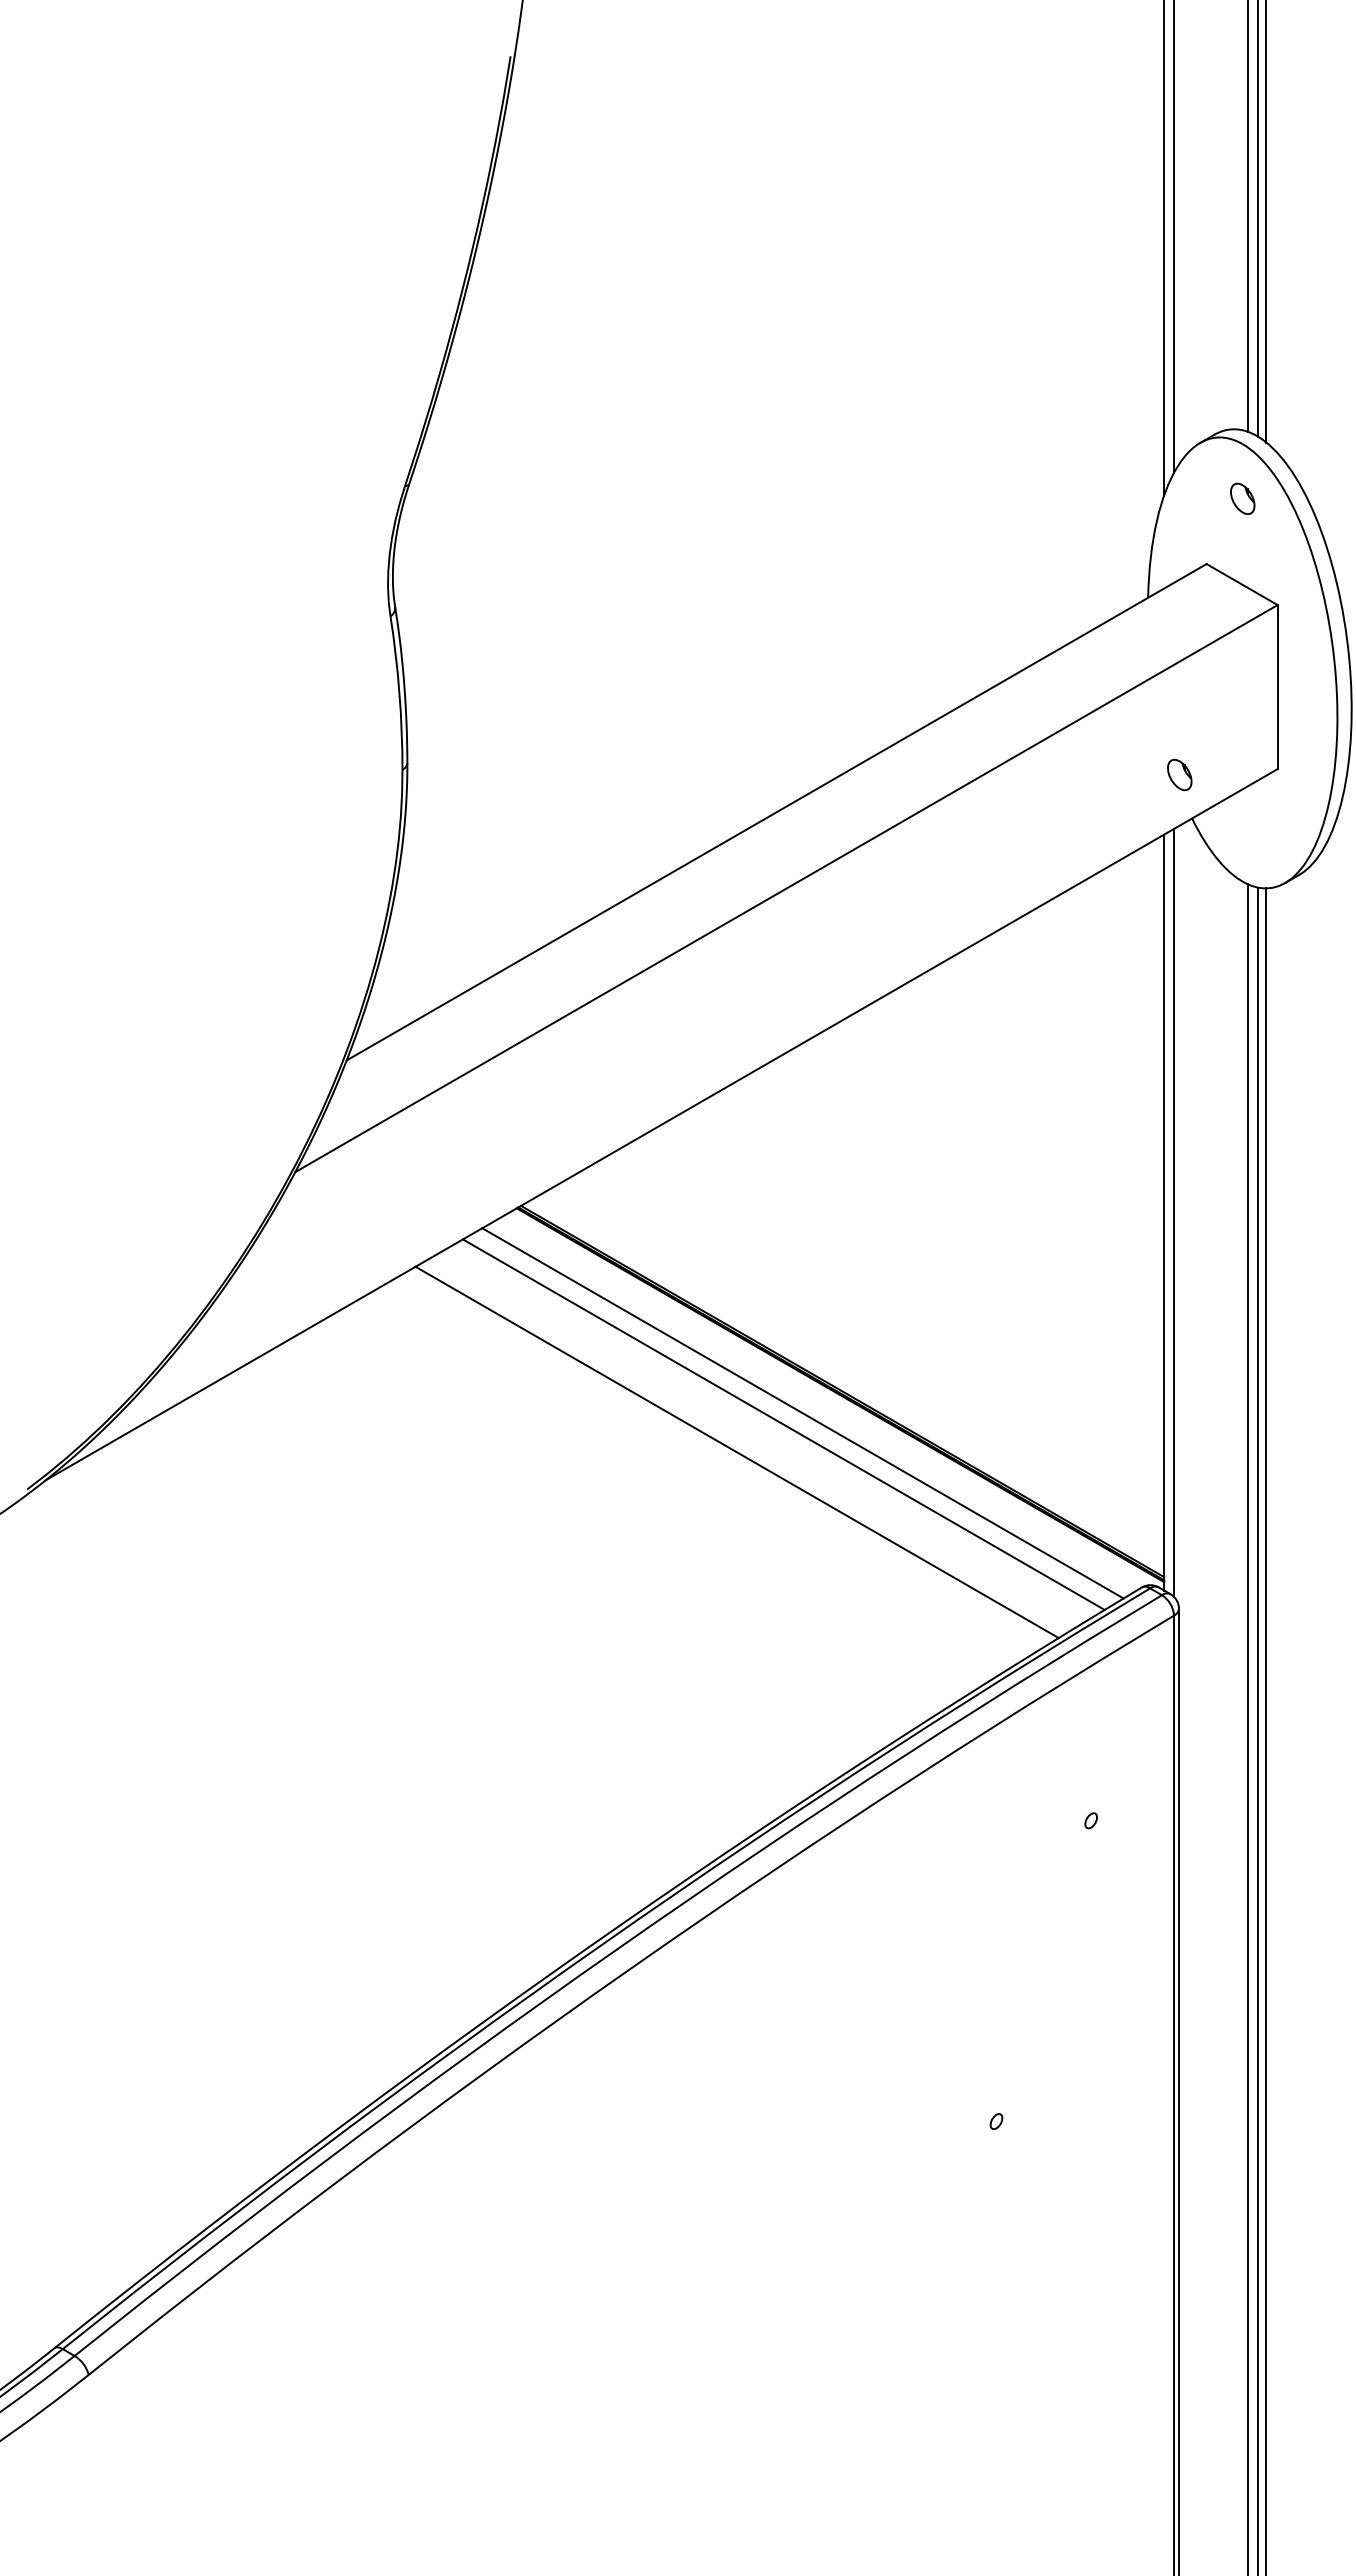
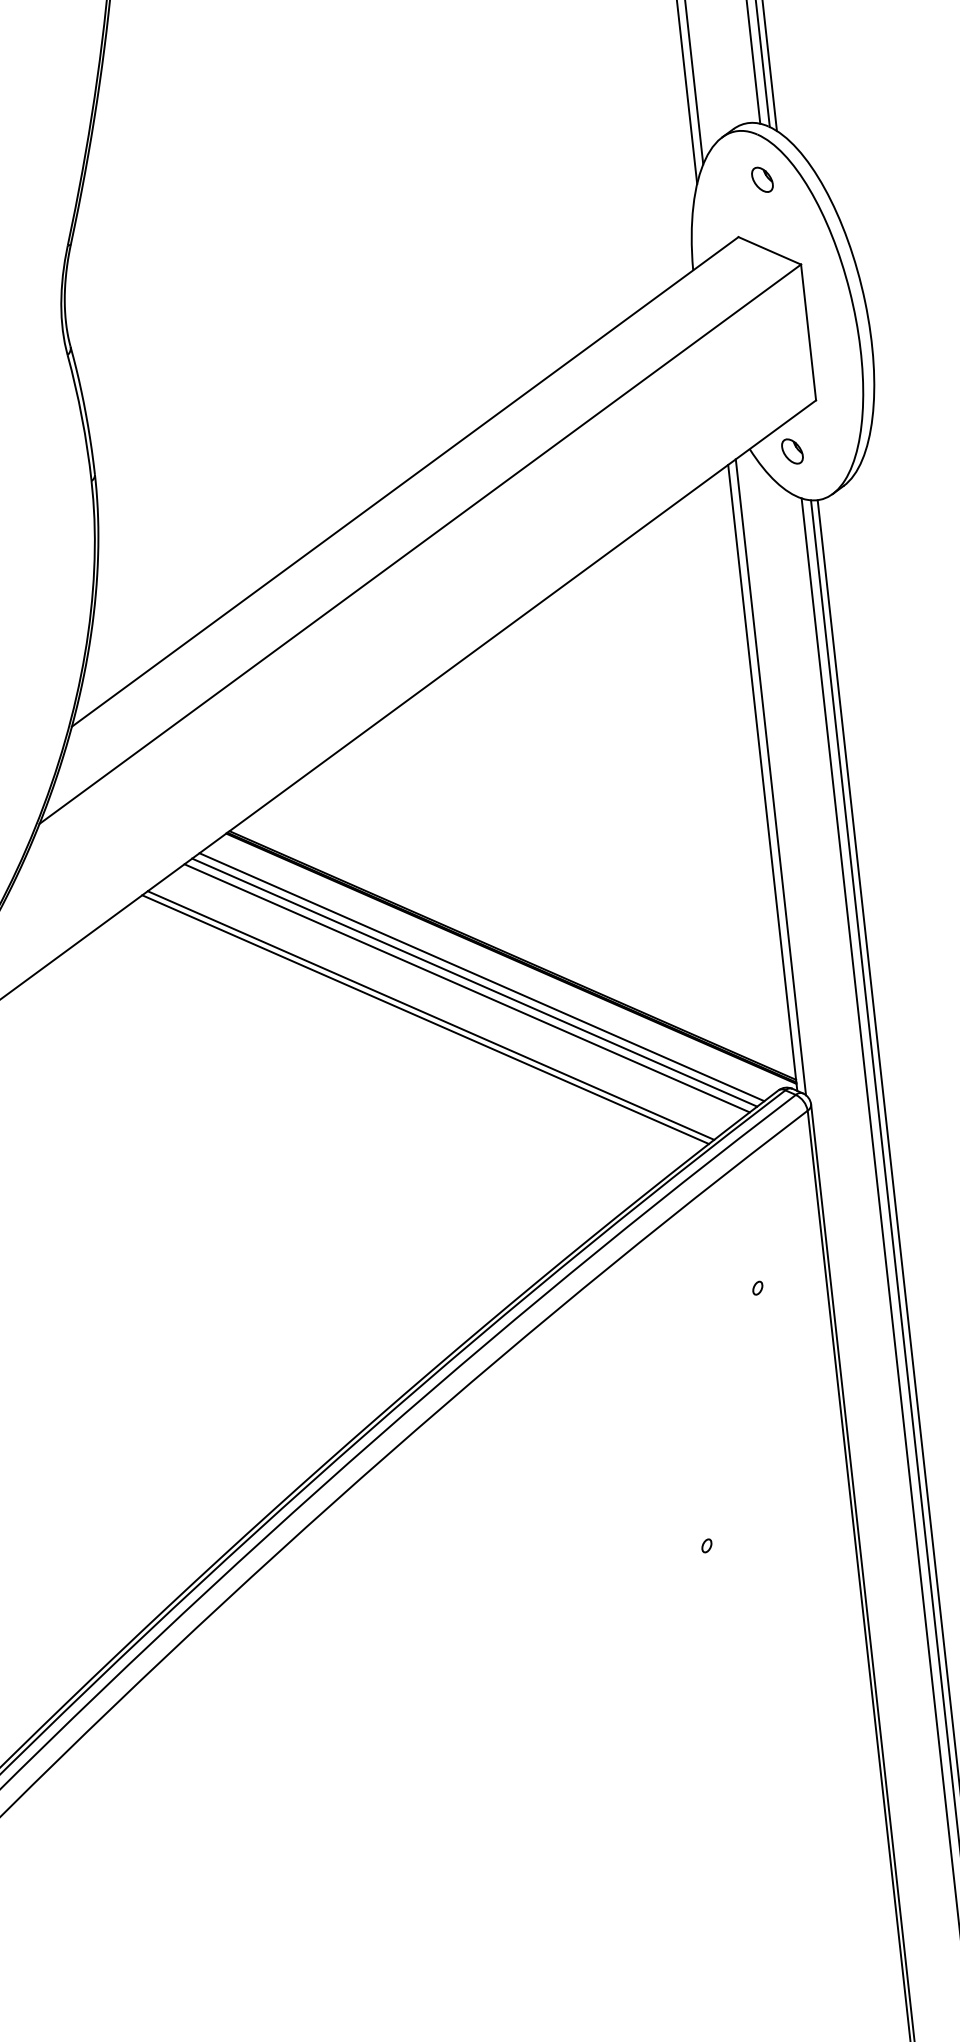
part: (1179, 774) -> (792, 451), moved
line: (793, 1418) -> (474, 982), added
line: (729, 1456) -> (425, 1019), added

